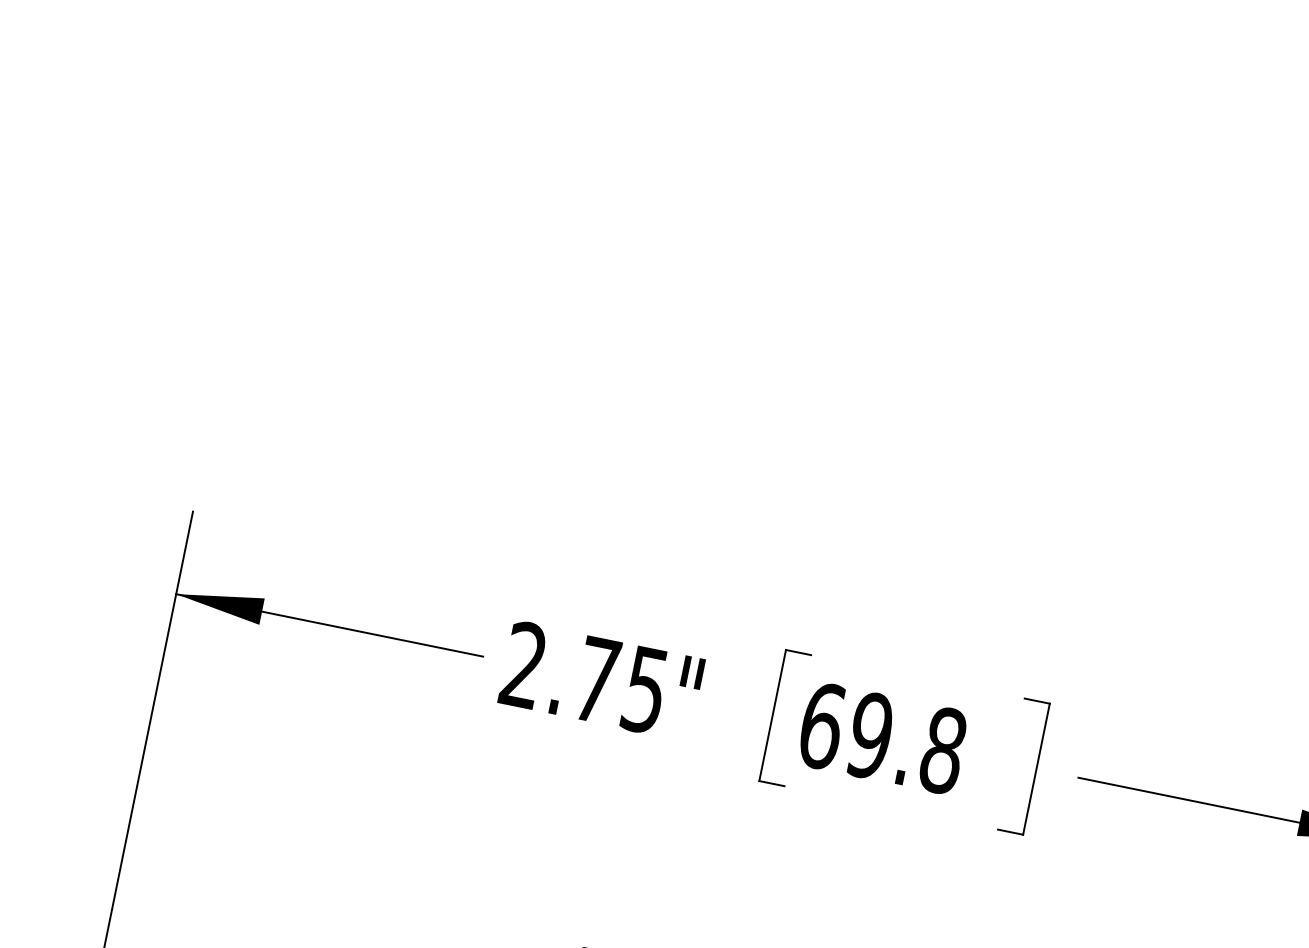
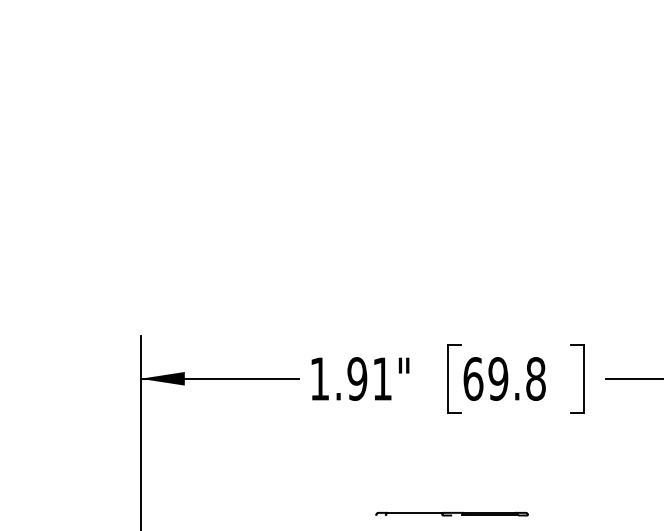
text: (583, 676) -> (350, 378), 2.75" -> 1.91"

